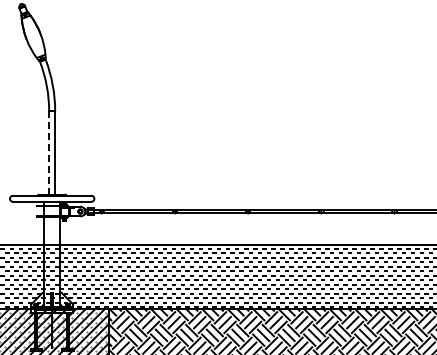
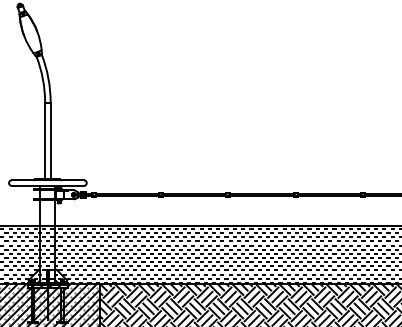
line: (49, 153) -> (45, 141), dashed -> solid

